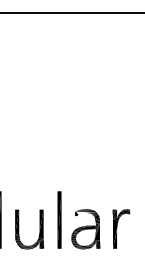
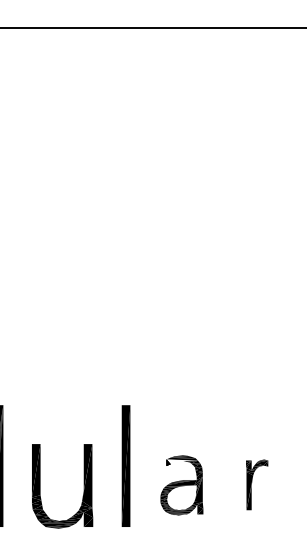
part: (85, 228) -> (181, 483), size x0.7
part: (121, 228) -> (257, 483), size x0.6

